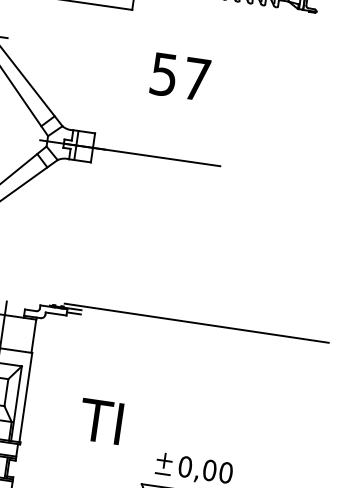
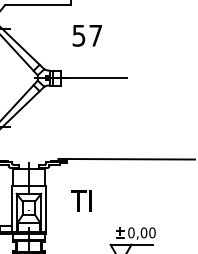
text: (178, 76) -> (86, 35), moved
text: (101, 420) -> (81, 200), moved

